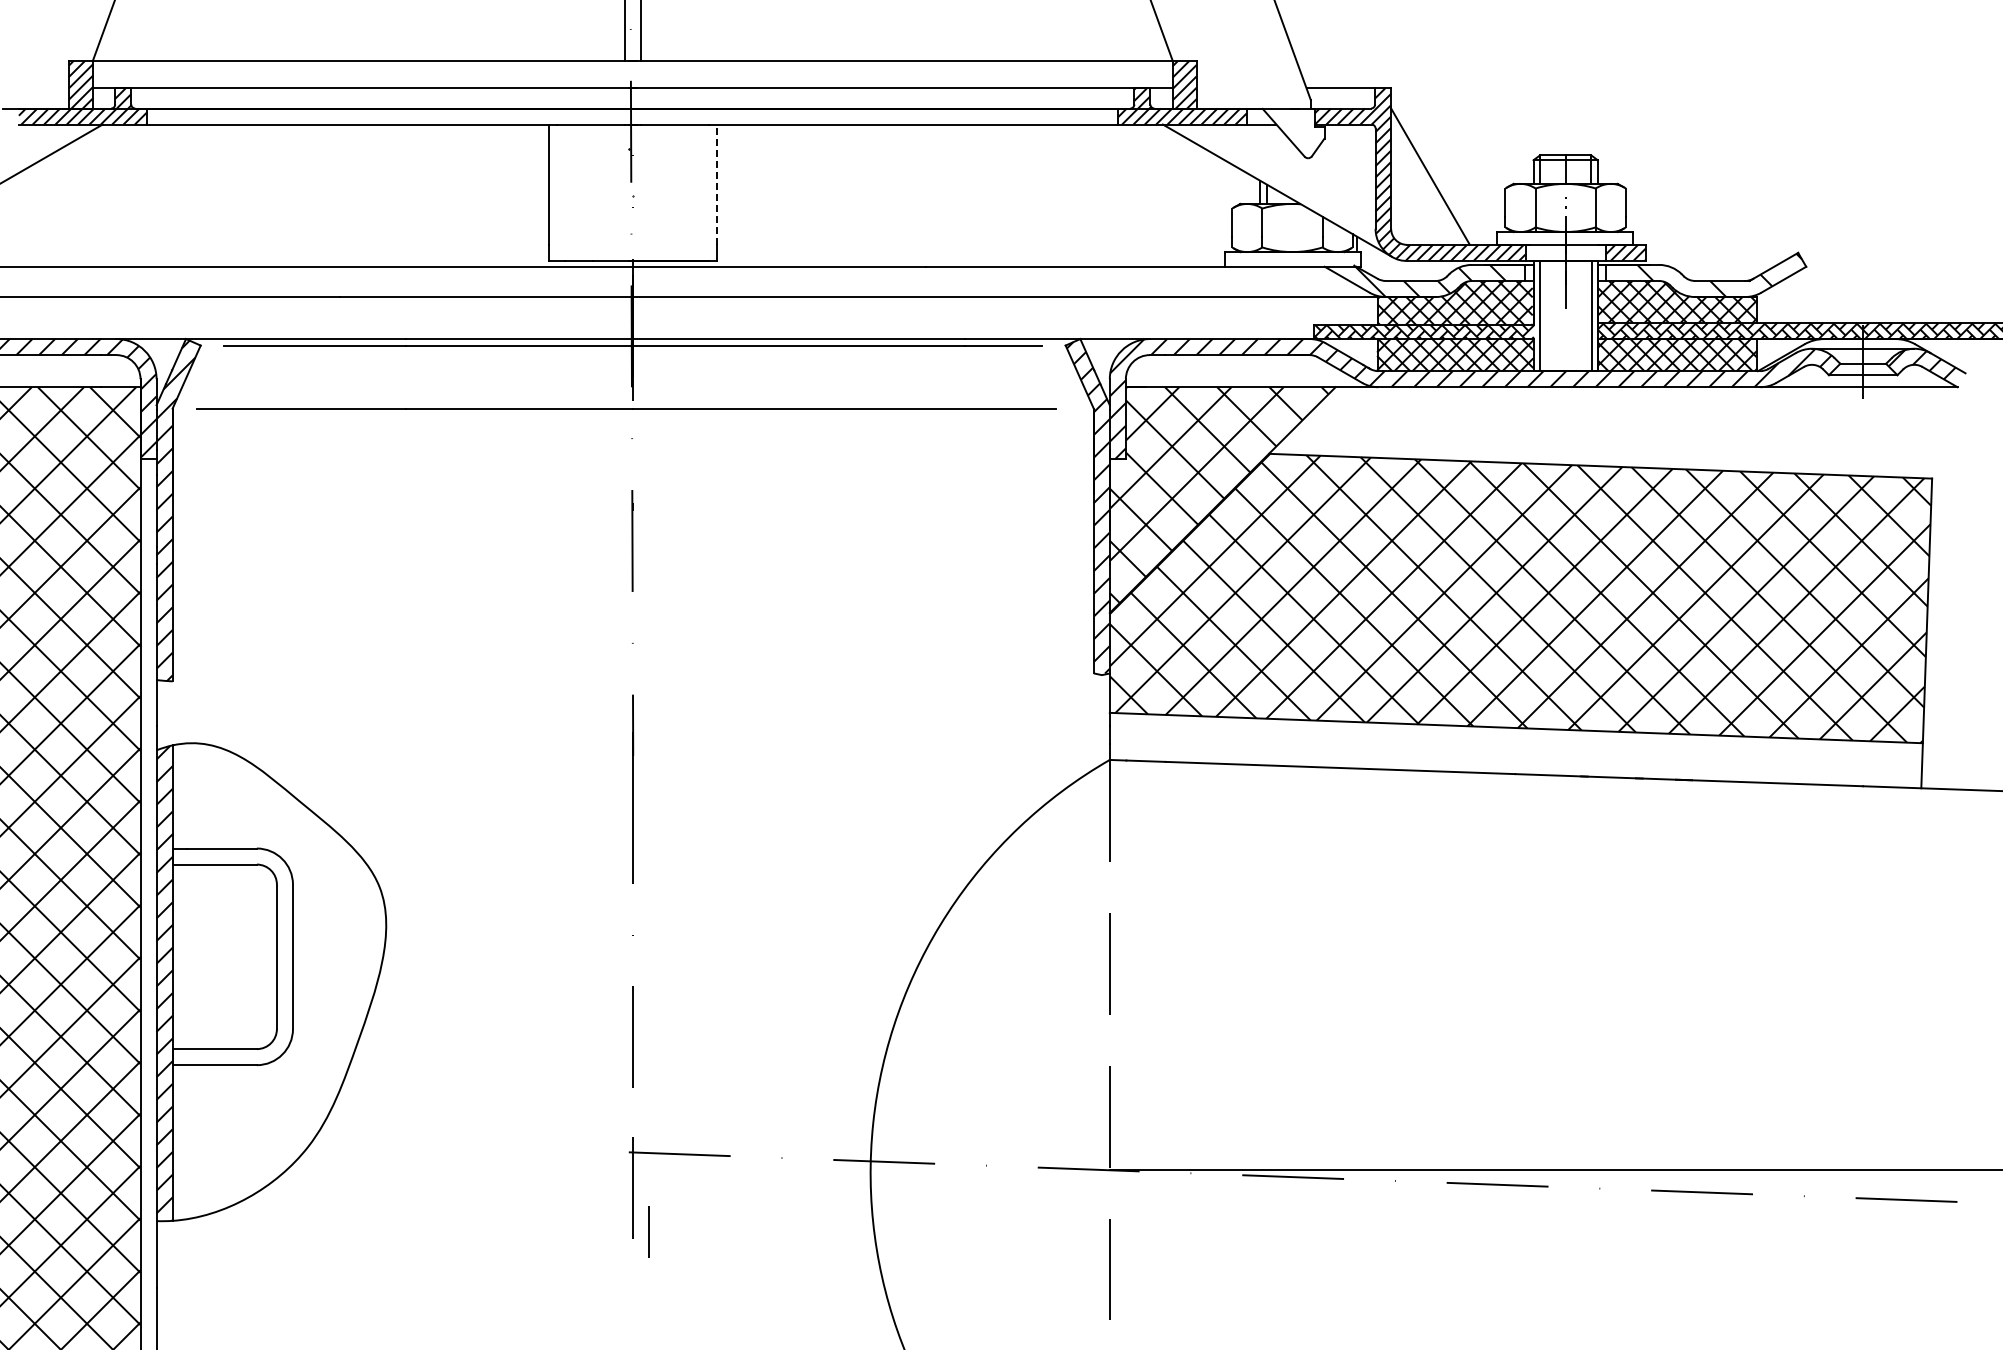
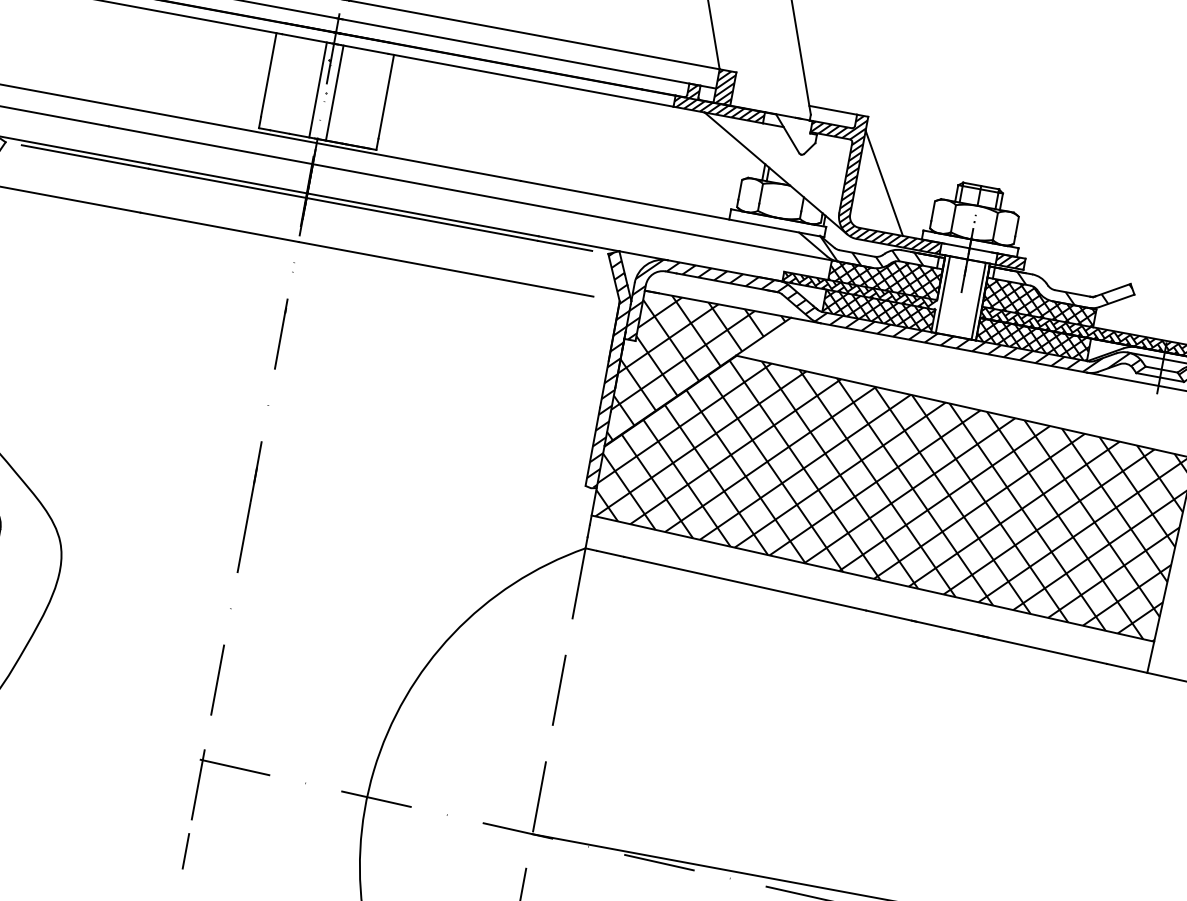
line: (717, 184) -> (386, 96), dashed -> solid
line: (620, 192) -> (317, 89), added
line: (644, 192) -> (334, 92), added
line: (648, 1231) -> (185, 850), moved

